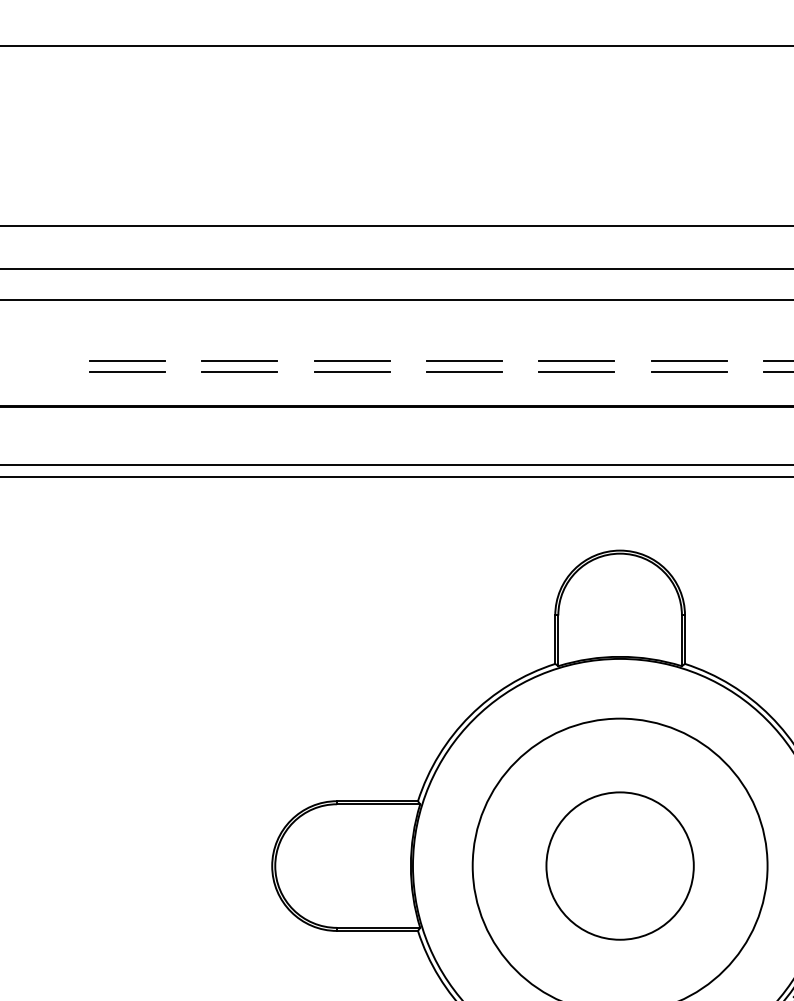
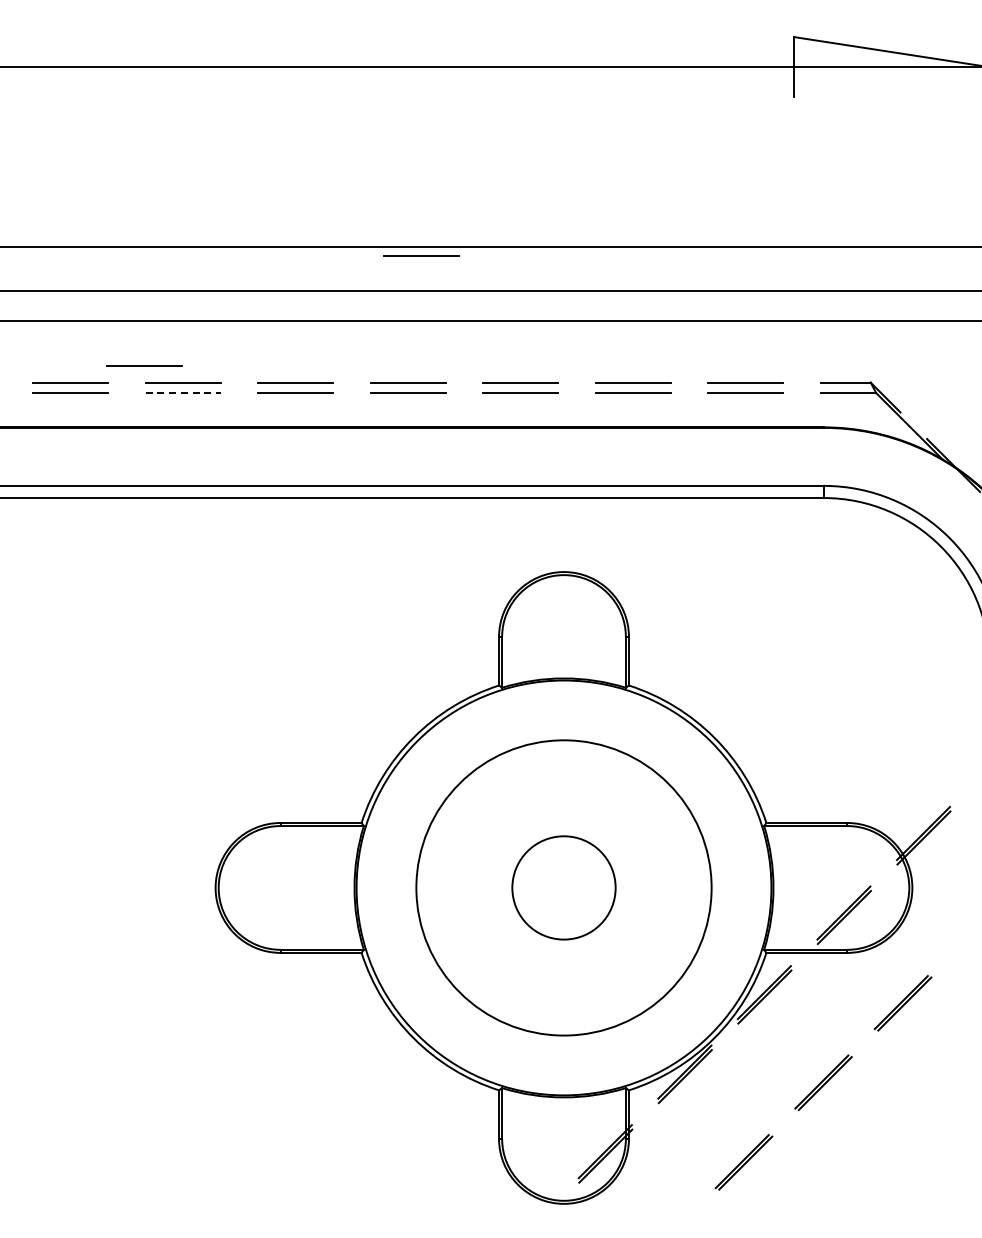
line: (477, 234) -> (421, 255), added
line: (201, 344) -> (144, 365), added
line: (240, 372) -> (183, 393), solid -> dashed
circle: (619, 865) -> (563, 887), size x0.7

